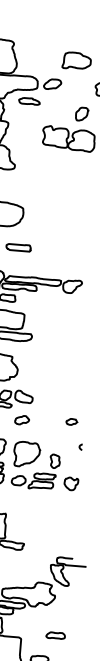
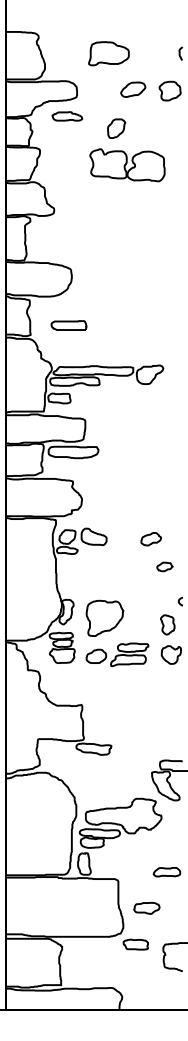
part: (76, 60) -> (108, 53), moved
part: (52, 84) -> (133, 89), moved
part: (82, 114) -> (116, 128), moved
part: (21, 420) -> (150, 539), moved
part: (54, 461) -> (167, 624), moved

